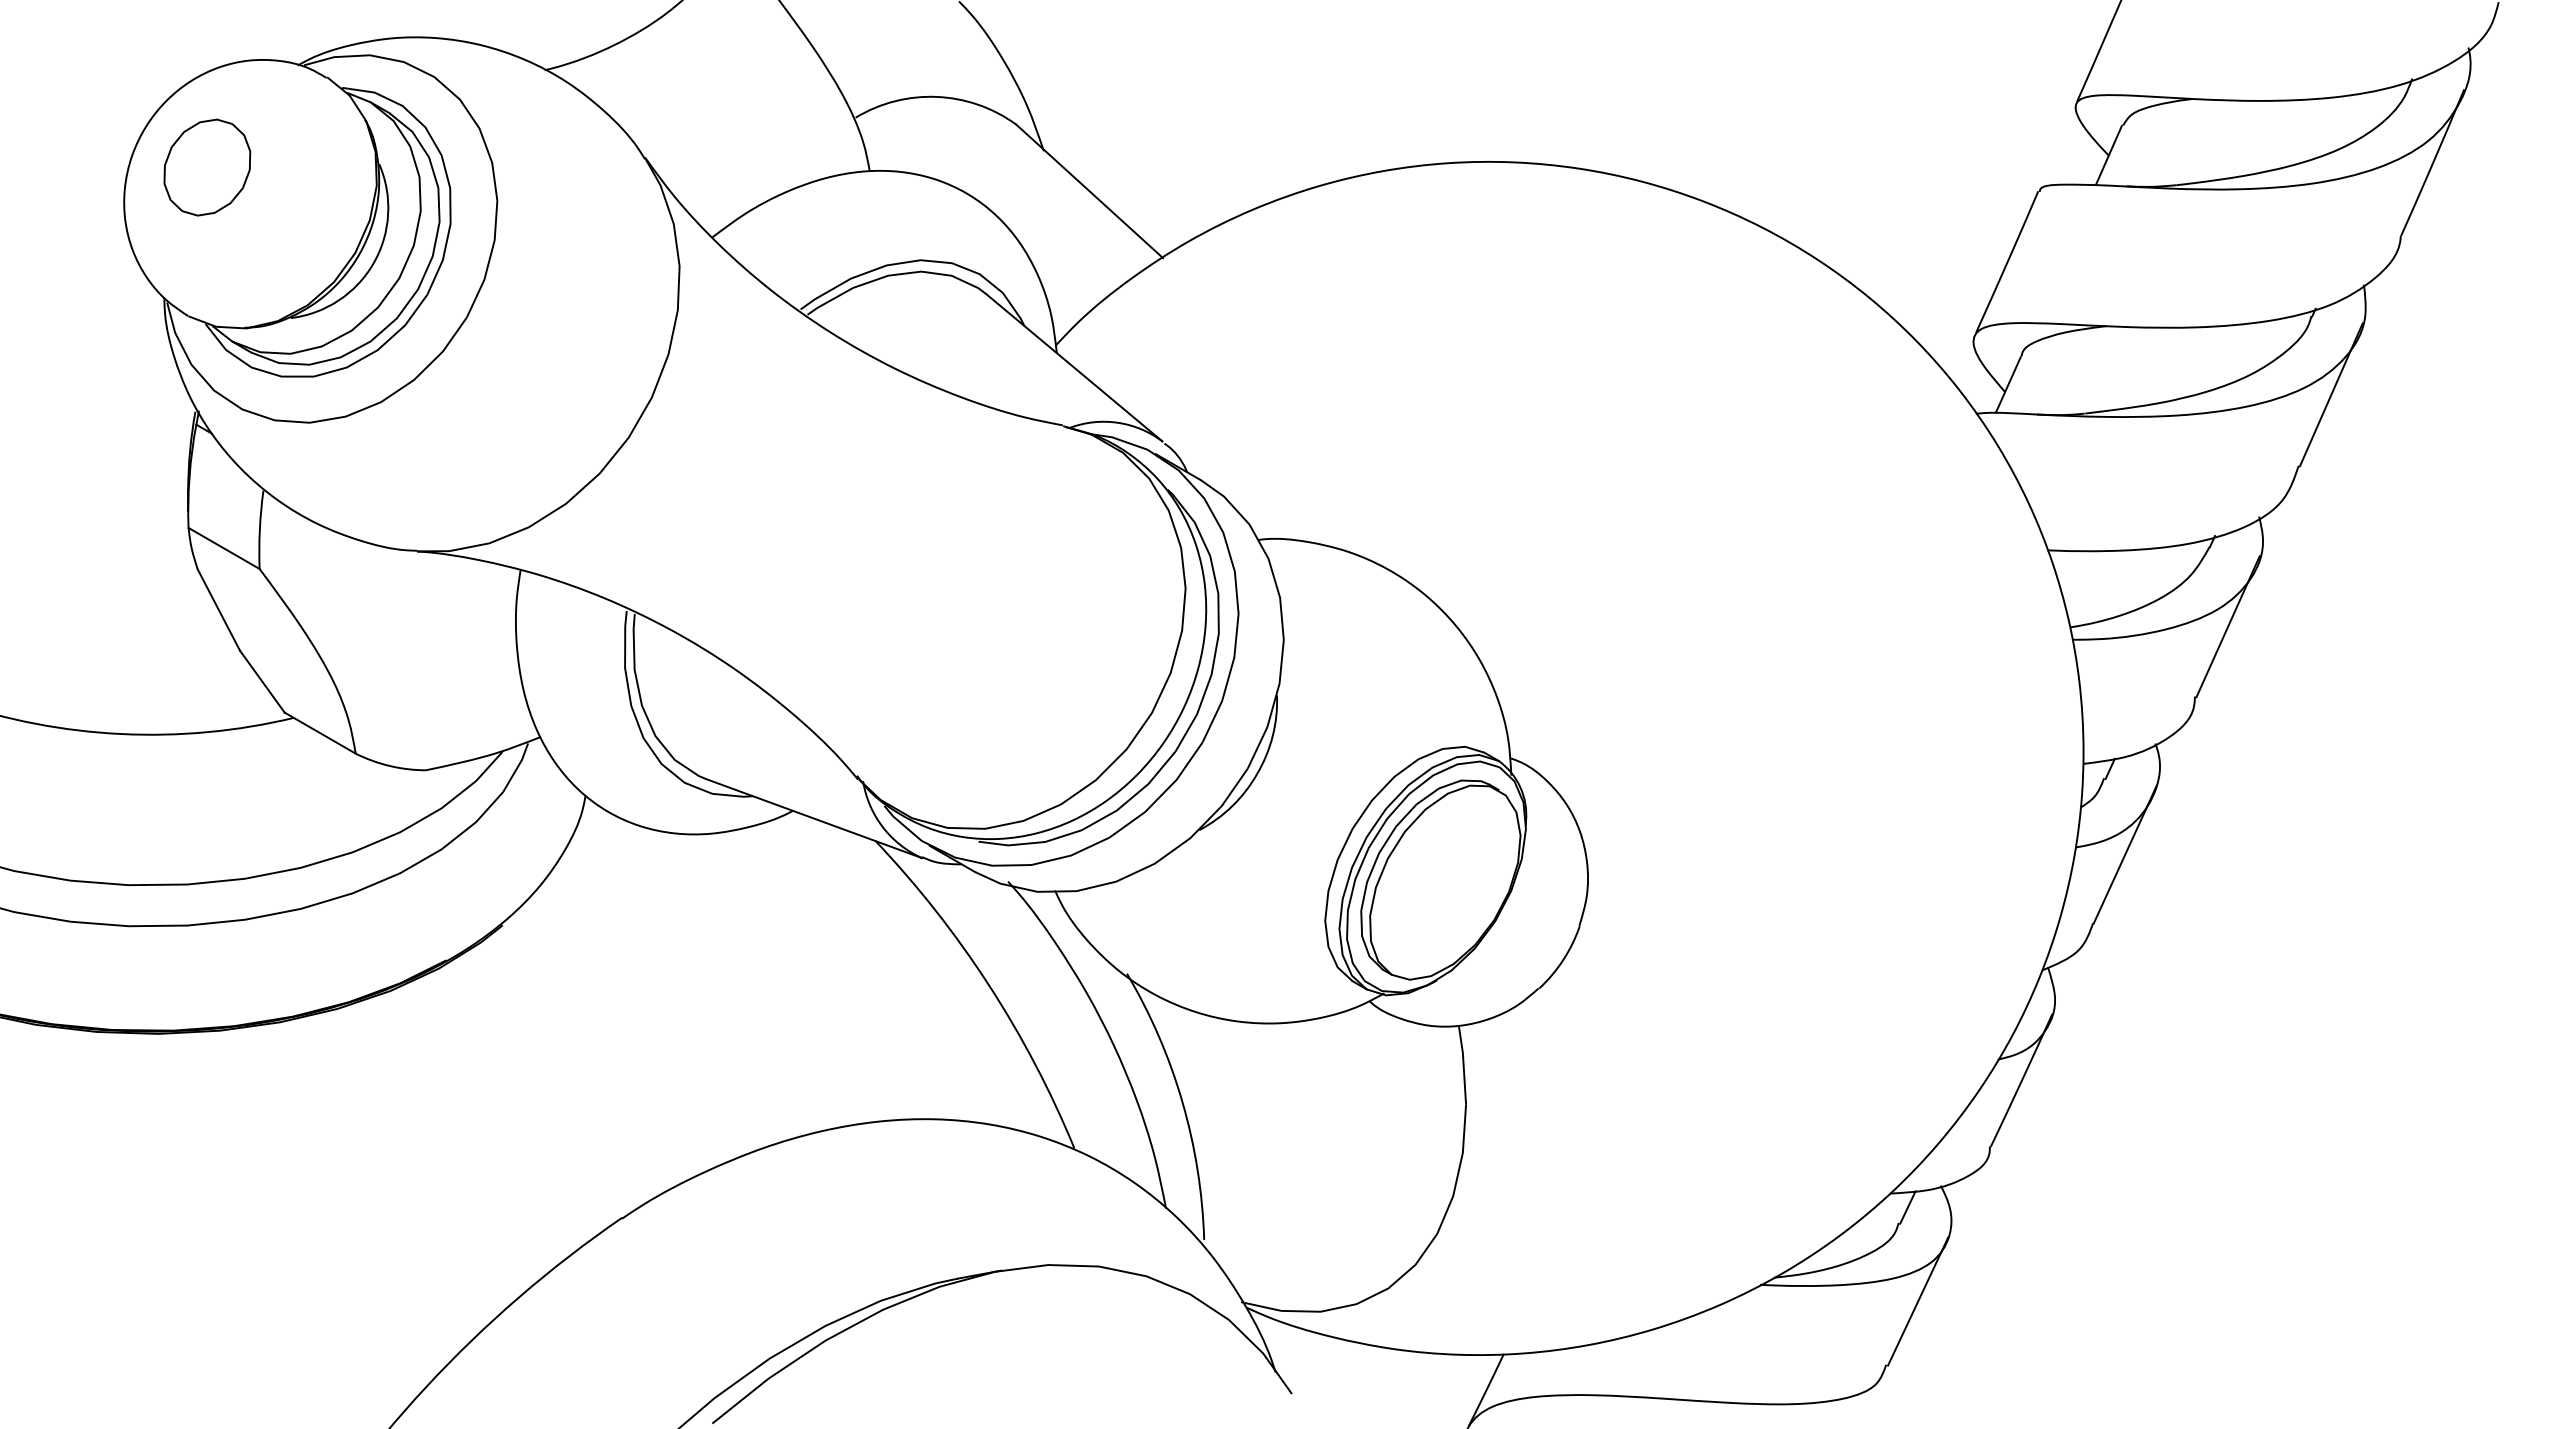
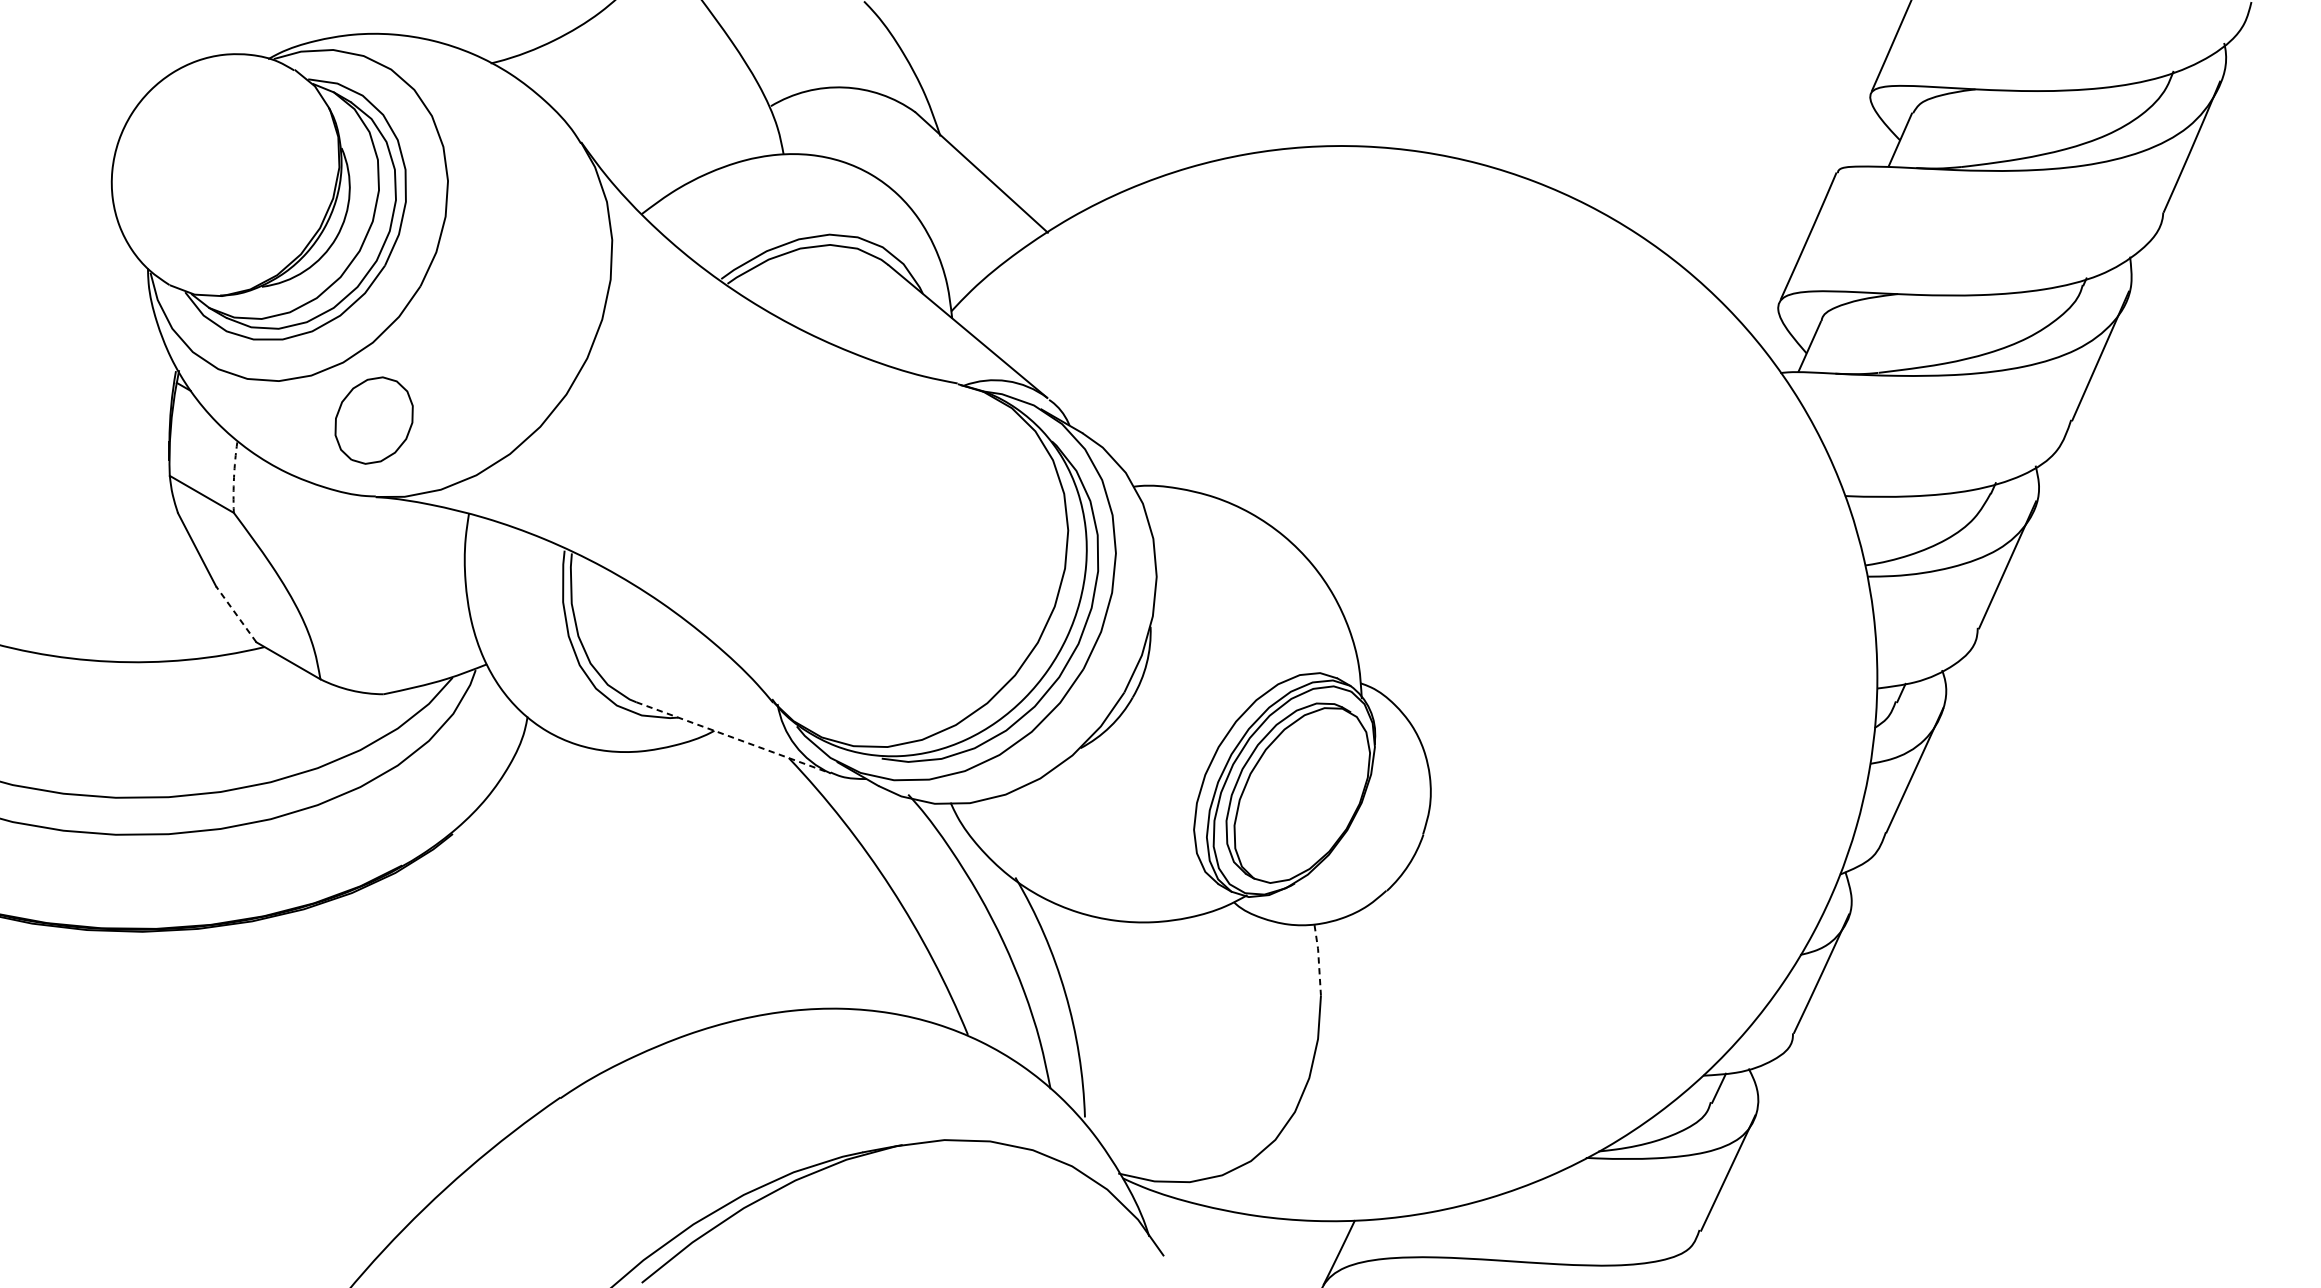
part: (207, 167) -> (374, 420), moved
arc: (259, 529) -> (233, 477), solid -> dashed
line: (262, 681) -> (236, 614), solid -> dashed
line: (814, 818) -> (733, 737), solid -> dashed
line: (1463, 1065) -> (1318, 960), solid -> dashed

